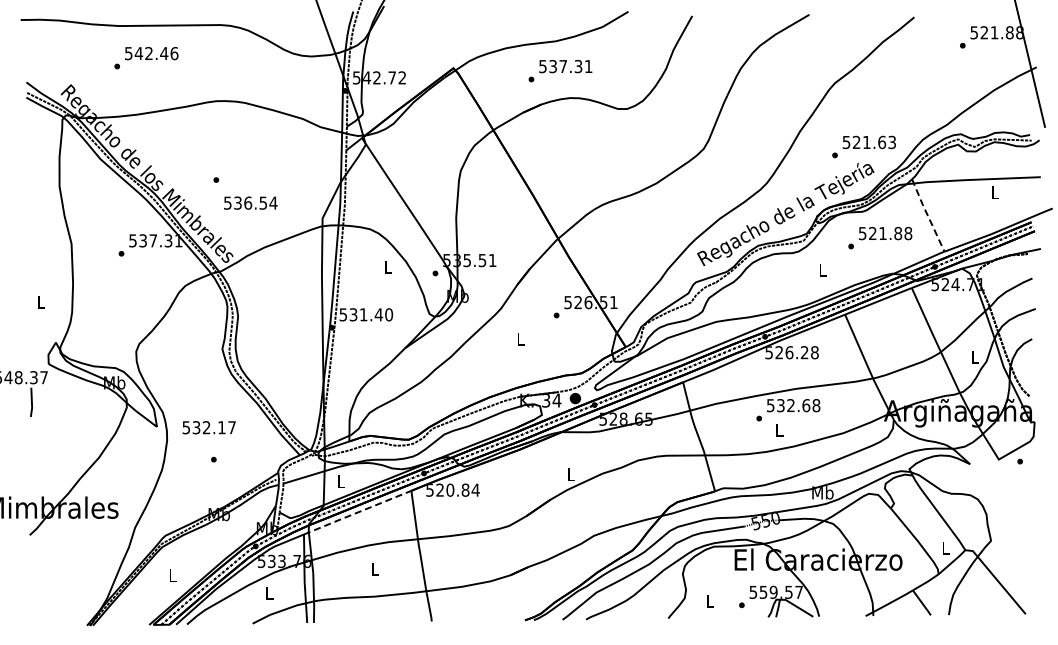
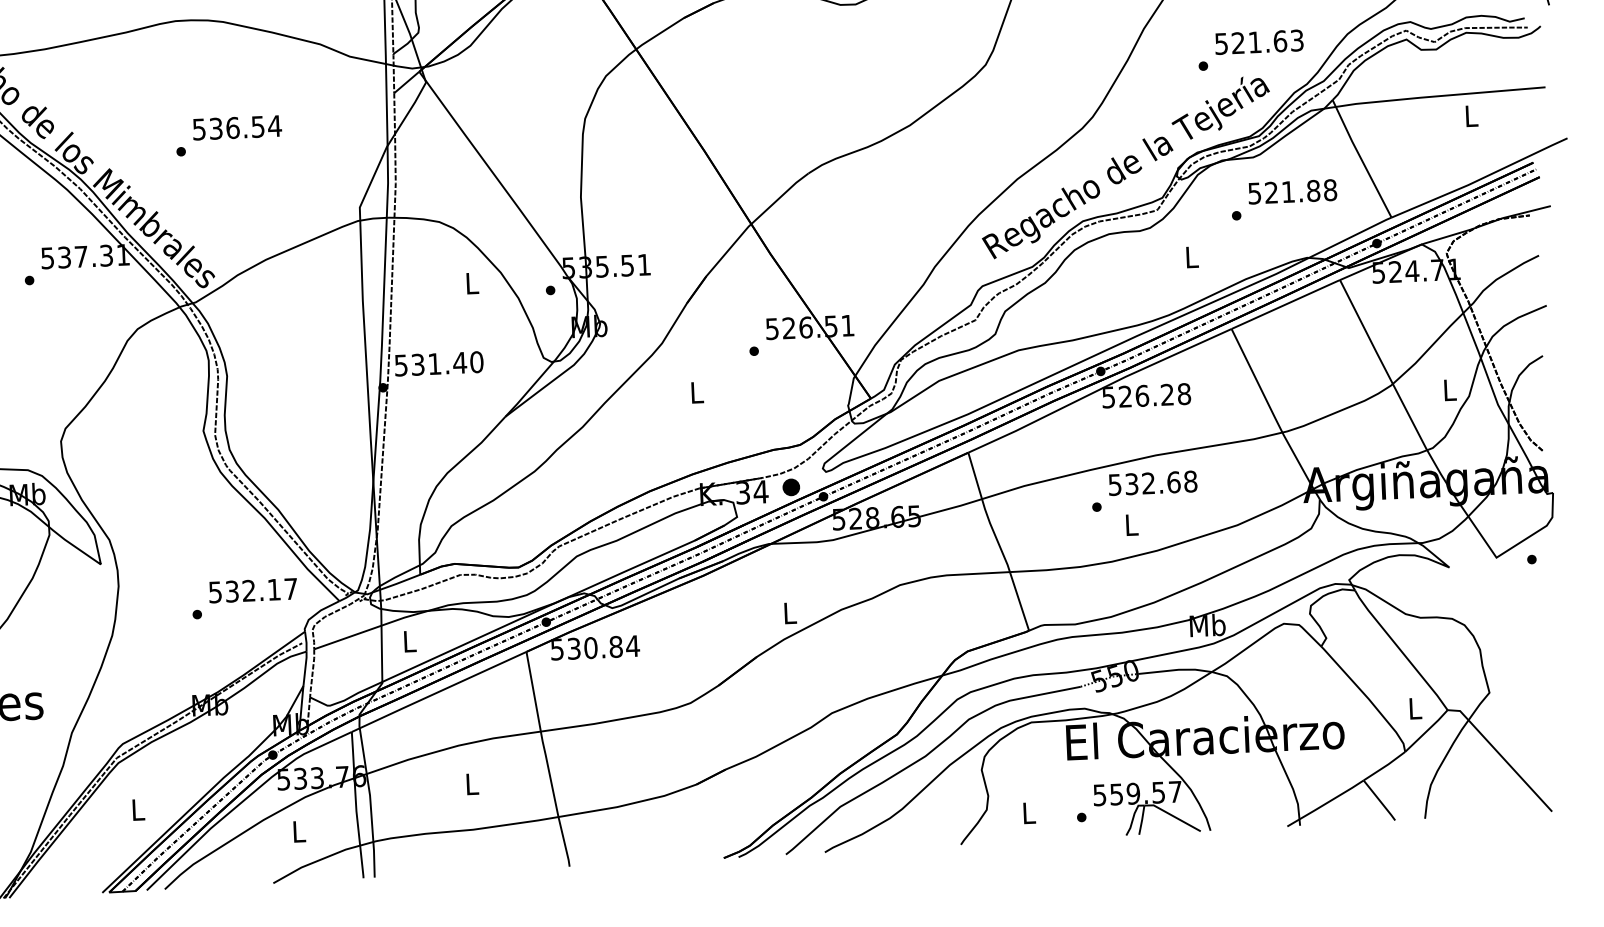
text: (250, 202) -> (236, 126), moved
line: (927, 215) -> (1360, 158), dashed -> solid
text: (208, 427) -> (252, 590), moved
text: (439, 490) -> (572, 649), 520.84 -> 530.84
line: (357, 512) -> (438, 691), dashed -> solid

